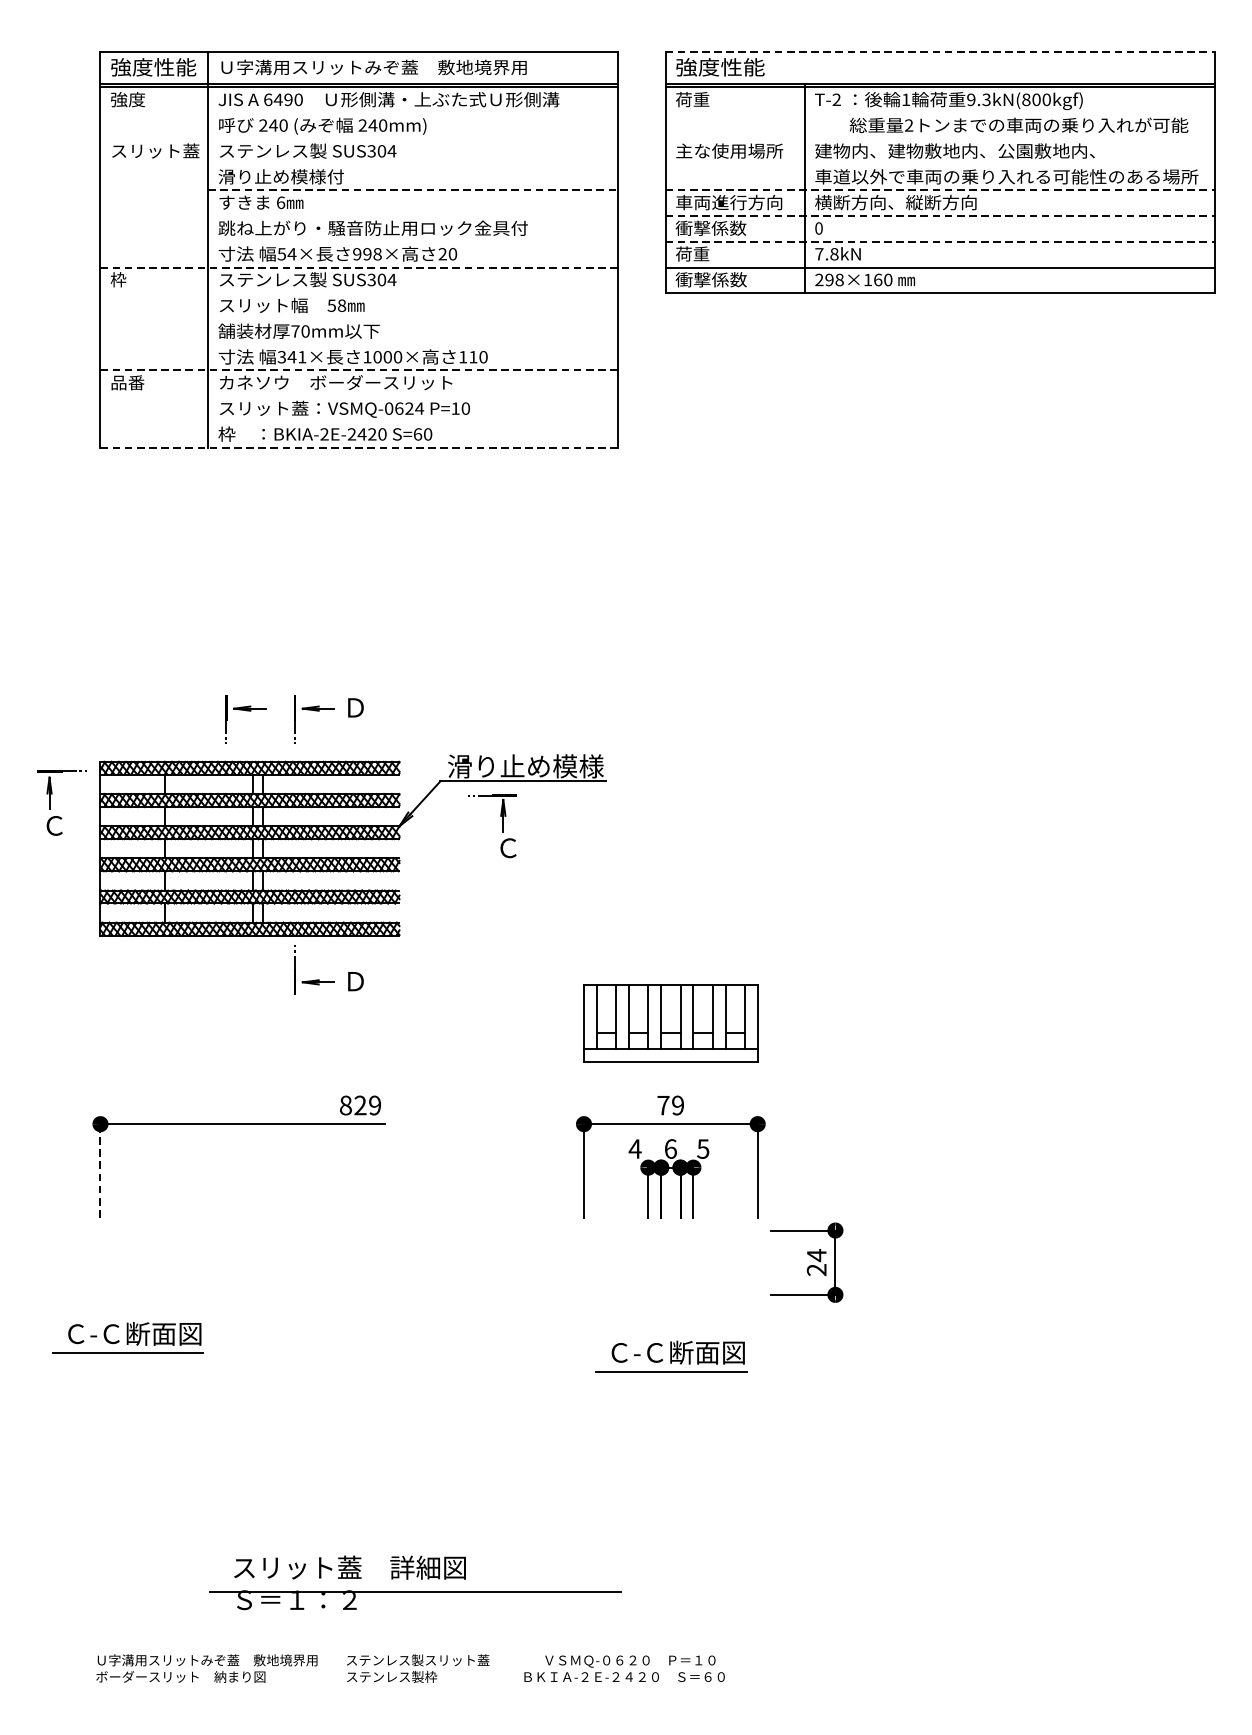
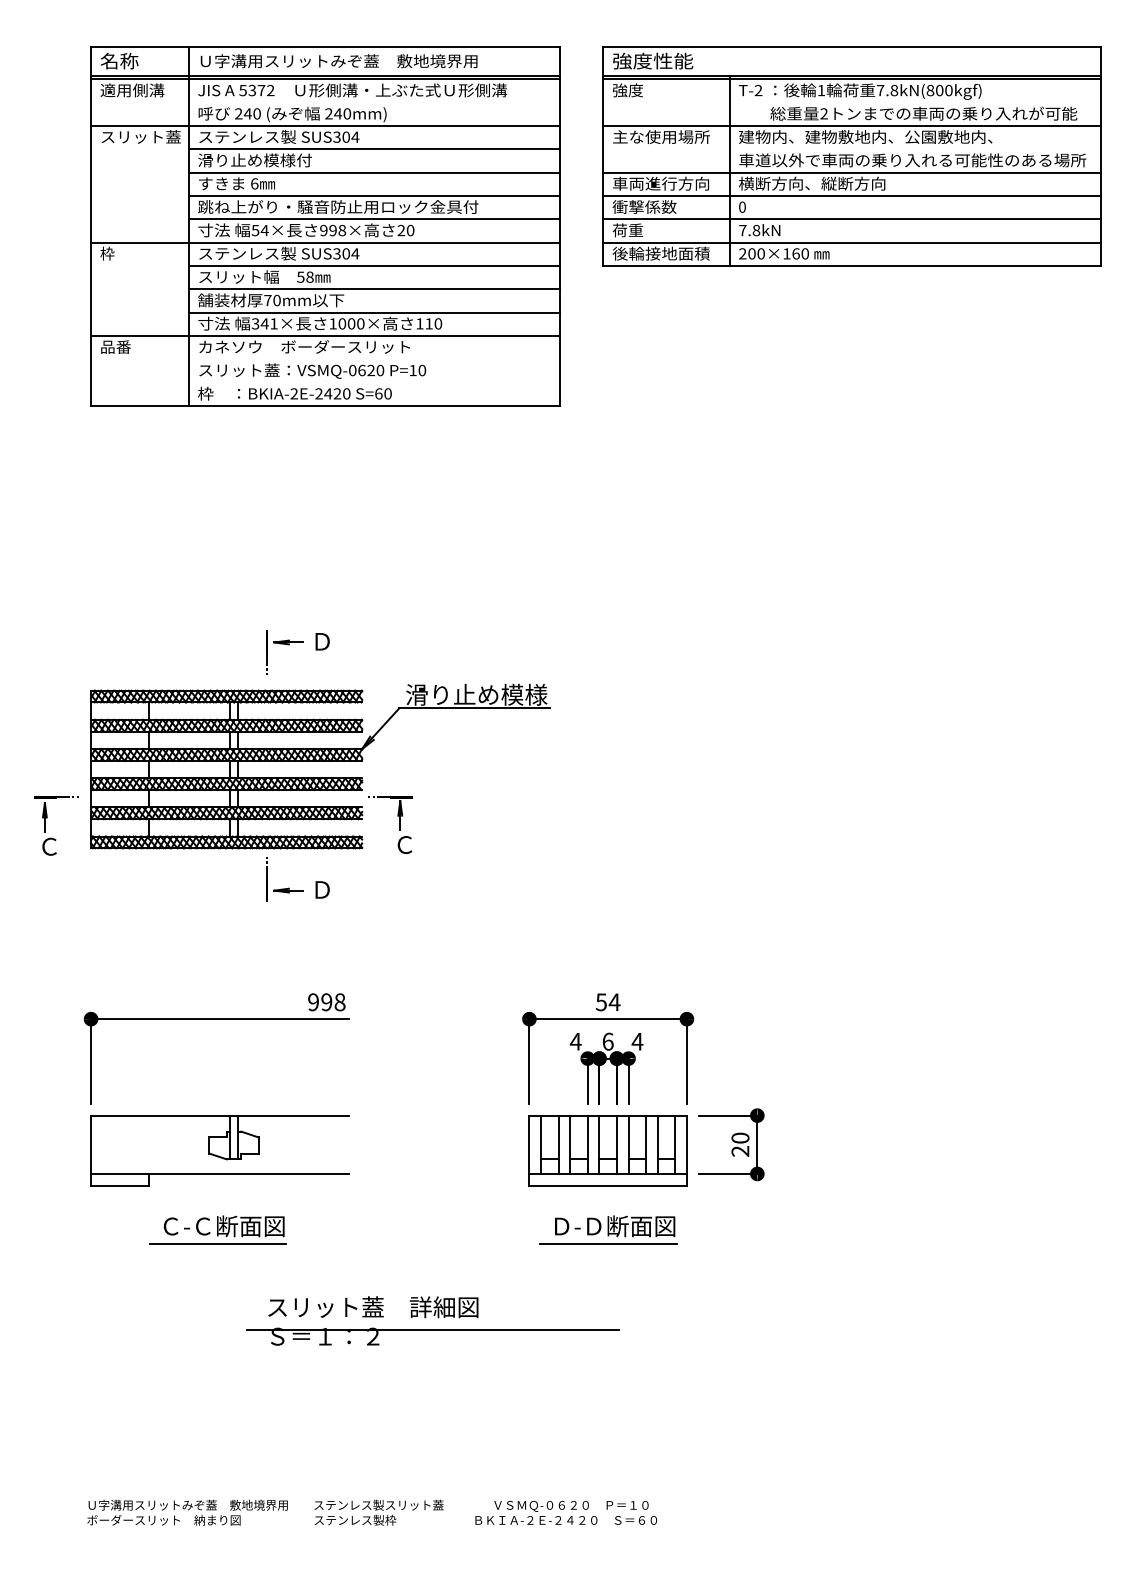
line: (940, 52) -> (852, 47), dashed -> solid
text: (152, 66) -> (138, 60), 強度性能 -> 名称
text: (146, 99) -> (132, 90), 強度 -> 適用側溝
text: (282, 99) -> (256, 90), 6490 -> 5372
text: (692, 99) -> (627, 90), 荷重 -> 強度
text: (978, 99) -> (887, 90), 9.3kN(800kgf) -> 7.8kN(800kgf)
line: (359, 138) -> (325, 125), added
line: (940, 138) -> (852, 125), added
line: (413, 164) -> (374, 149), added
line: (413, 190) -> (374, 172), dashed -> solid
line: (940, 190) -> (852, 172), dashed -> solid
line: (413, 215) -> (374, 195), added
line: (940, 215) -> (852, 195), dashed -> solid
line: (413, 242) -> (374, 219), added
line: (940, 242) -> (852, 219), dashed -> solid
line: (359, 267) -> (325, 242), dashed -> solid
text: (728, 279) -> (660, 253), 衝撃係数 -> 後輪接地面積
text: (834, 279) -> (756, 253), 298×160 -> 200×160
line: (413, 292) -> (374, 265), added
line: (413, 319) -> (374, 289), added
line: (413, 344) -> (374, 312), added
line: (359, 370) -> (325, 335), dashed -> solid
text: (419, 408) -> (380, 370), VSMQ-0624 -> VSMQ-0620
line: (359, 447) -> (325, 405), dashed -> solid
part: (248, 711) -> (225, 645), removed
part: (50, 802) -> (45, 825), moved
part: (502, 825) -> (399, 824), moved
part: (670, 1023) -> (607, 1150), moved
text: (360, 1105) -> (326, 1002), 829 -> 998
text: (670, 1105) -> (607, 1002), 79 -> 54
text: (703, 1148) -> (637, 1041), 5 -> 4
line: (100, 1167) -> (91, 1058), dashed -> solid
text: (816, 1255) -> (740, 1138), 24 -> 20
part: (242, 1269) -> (219, 1150), added
part: (127, 1337) -> (217, 1229), moved
text: (637, 1352) -> (577, 1226), Ｃ-Ｃ断面図 -> Ｄ-Ｄ断面図
part: (415, 1582) -> (432, 1320), moved

